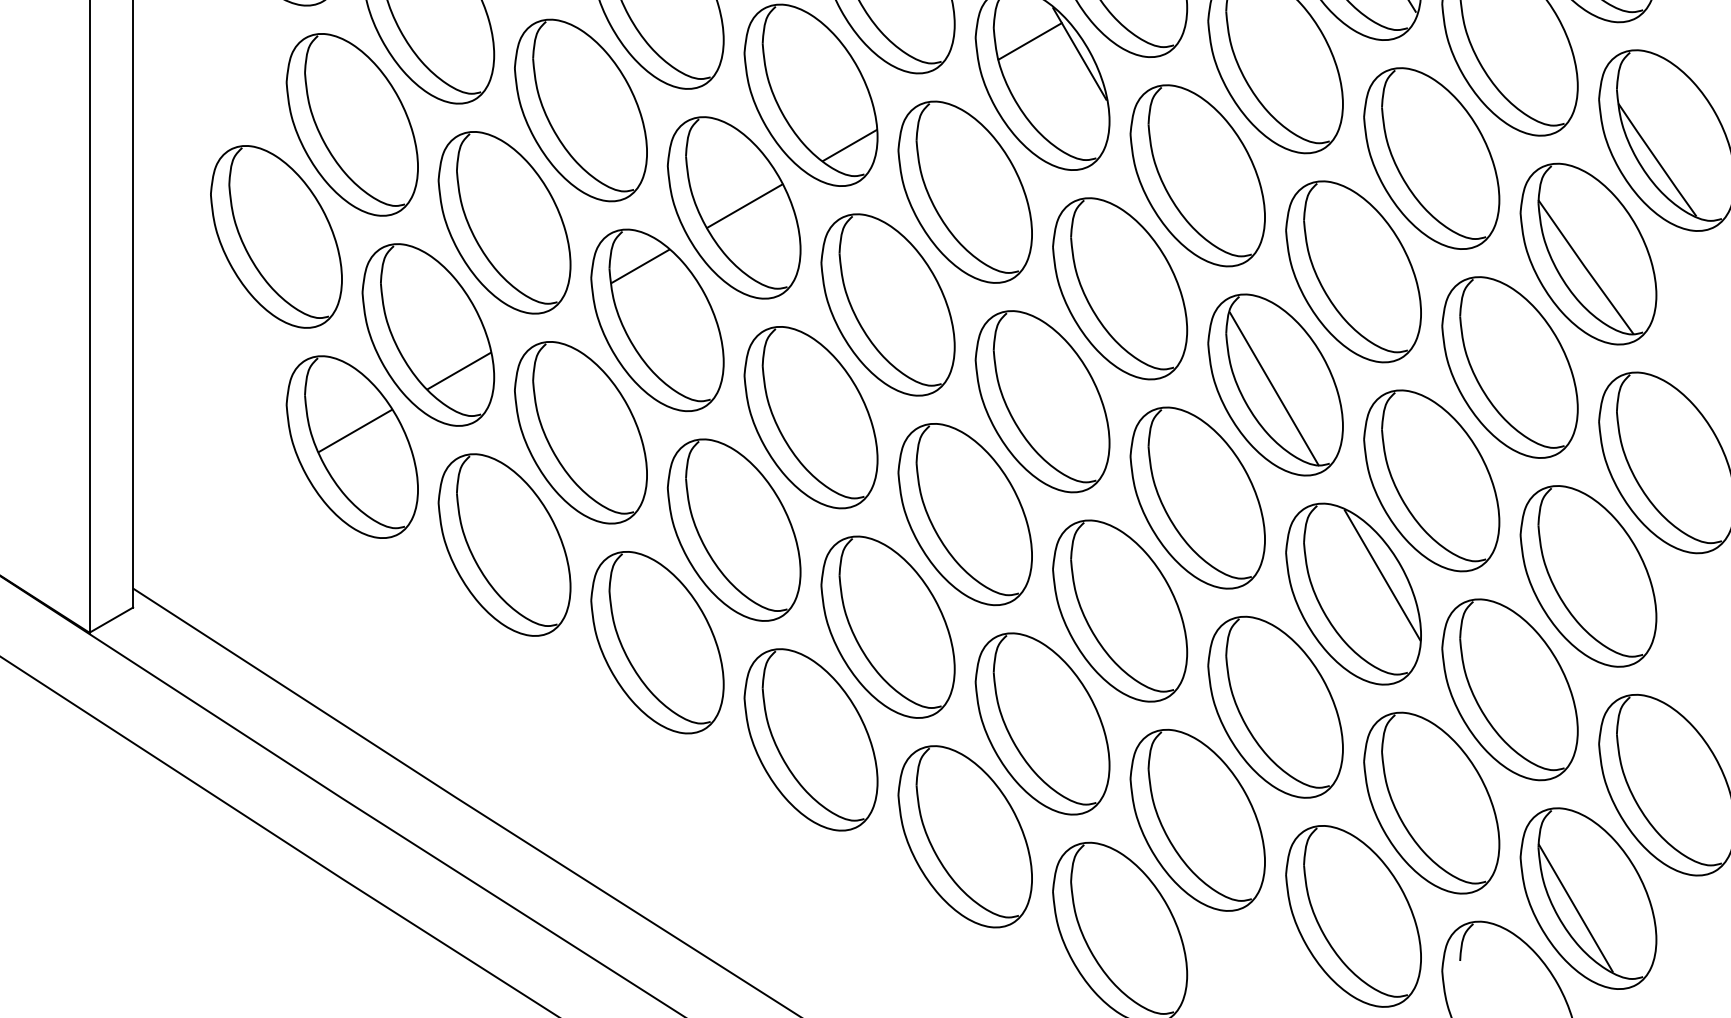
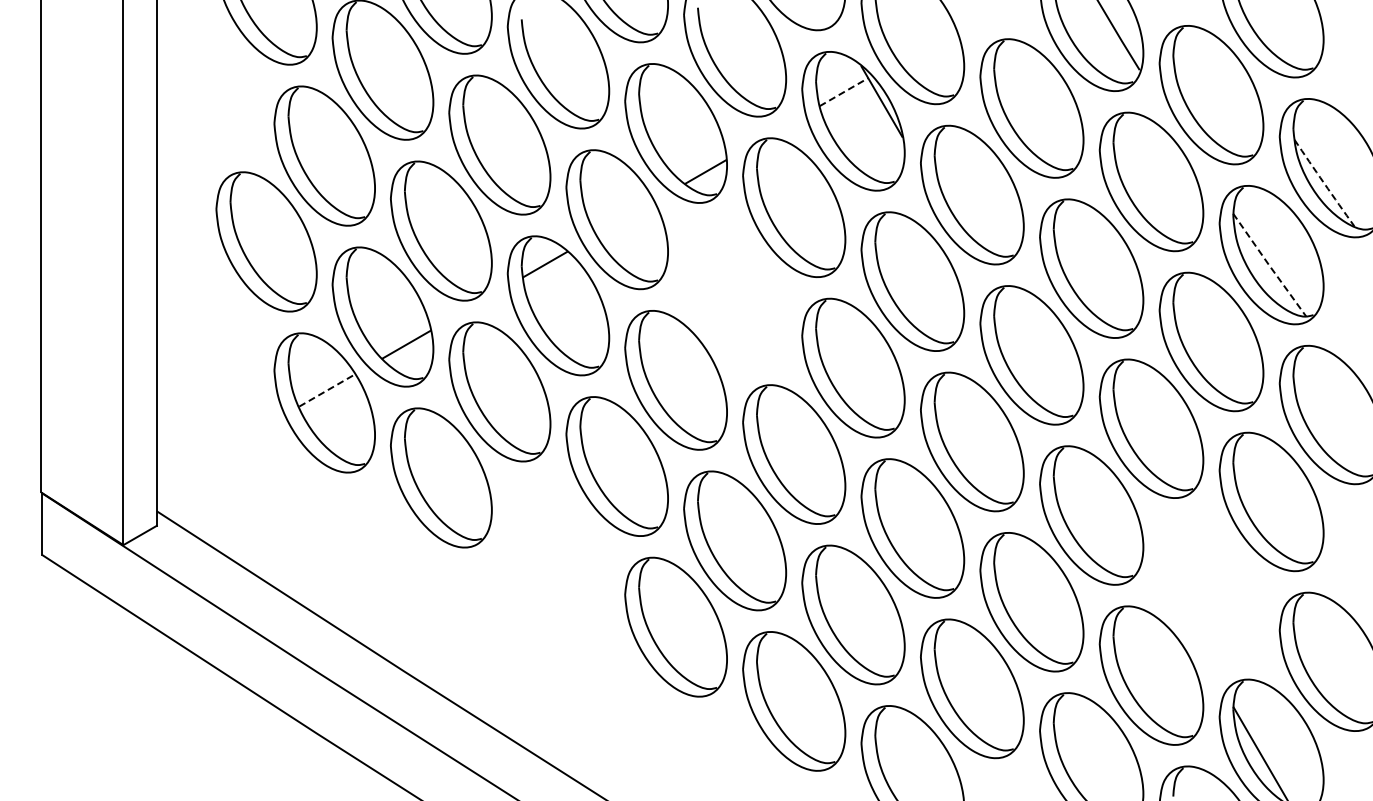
line: (1030, 40) -> (844, 91), solid -> dashed
arc: (1657, 160) -> (1324, 183), solid -> dashed
line: (744, 206) -> (625, 218), removed
line: (1585, 267) -> (1269, 265), solid -> dashed
part: (888, 304) -> (735, 293), removed
line: (1273, 389) -> (1030, 358), removed
line: (355, 430) -> (327, 390), solid -> dashed
line: (1382, 574) -> (1113, 500), removed
part: (657, 642) -> (558, 552), removed
part: (1509, 689) -> (1211, 588), removed

